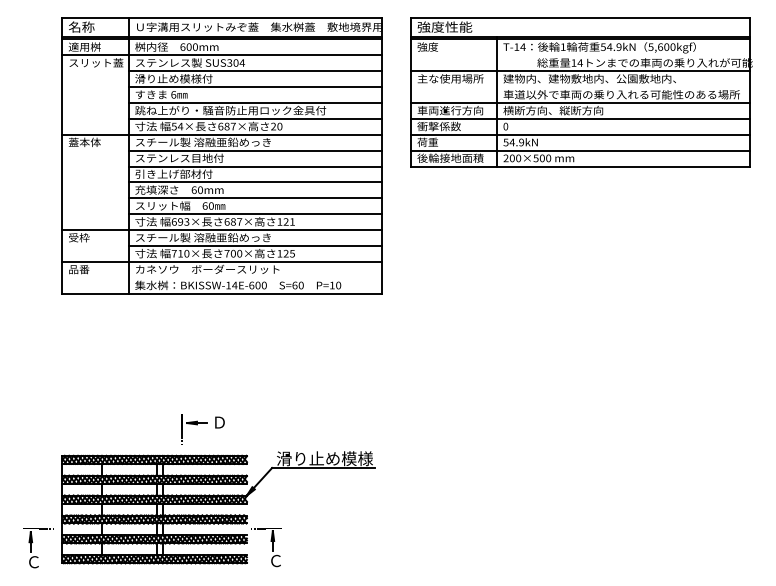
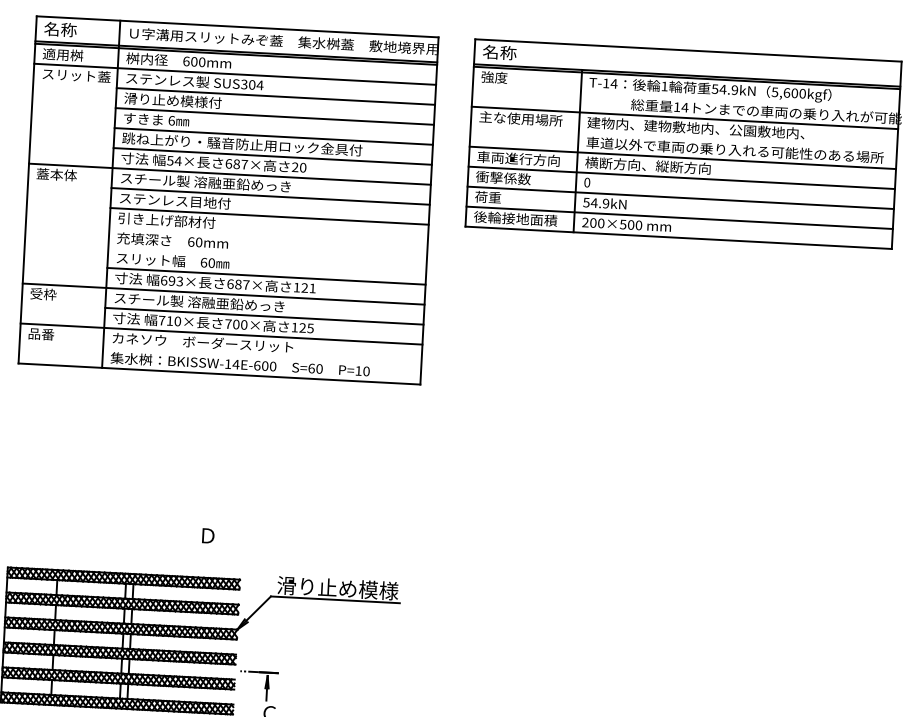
text: (444, 26) -> (516, 52), 強度性能 -> 名称
line: (254, 182) -> (267, 236), removed
line: (254, 198) -> (266, 256), removed
part: (194, 429) -> (175, 542), removed

